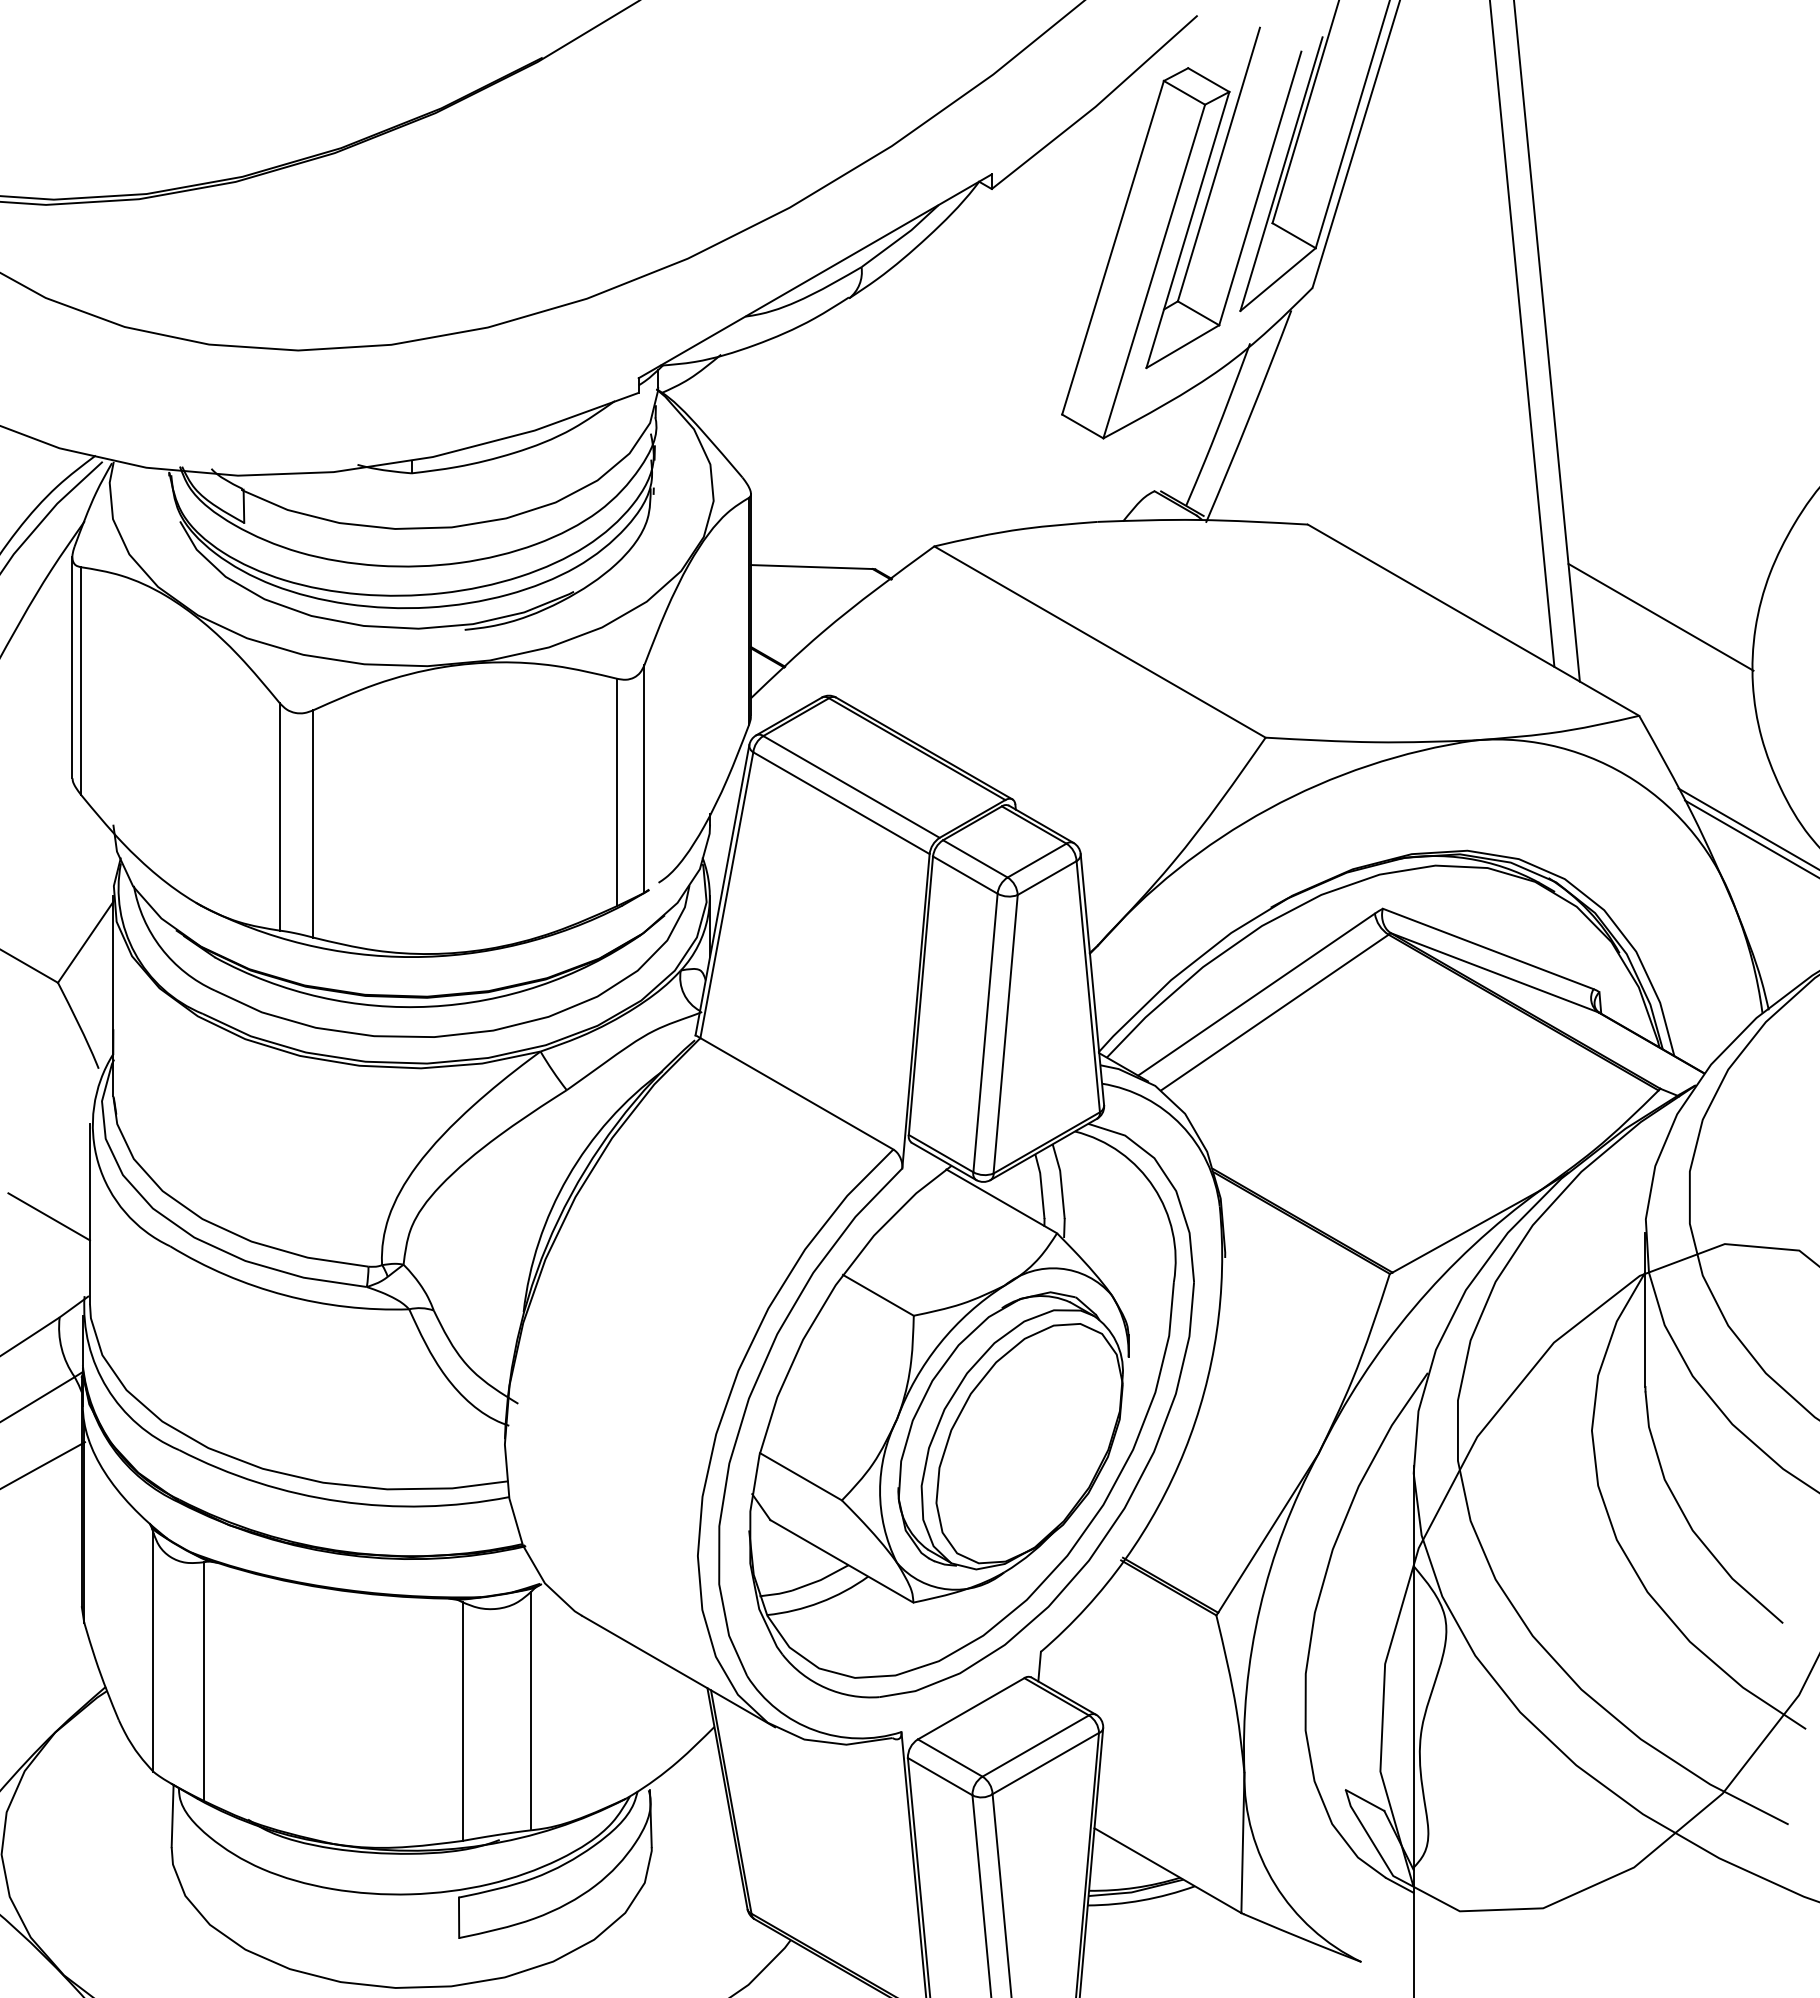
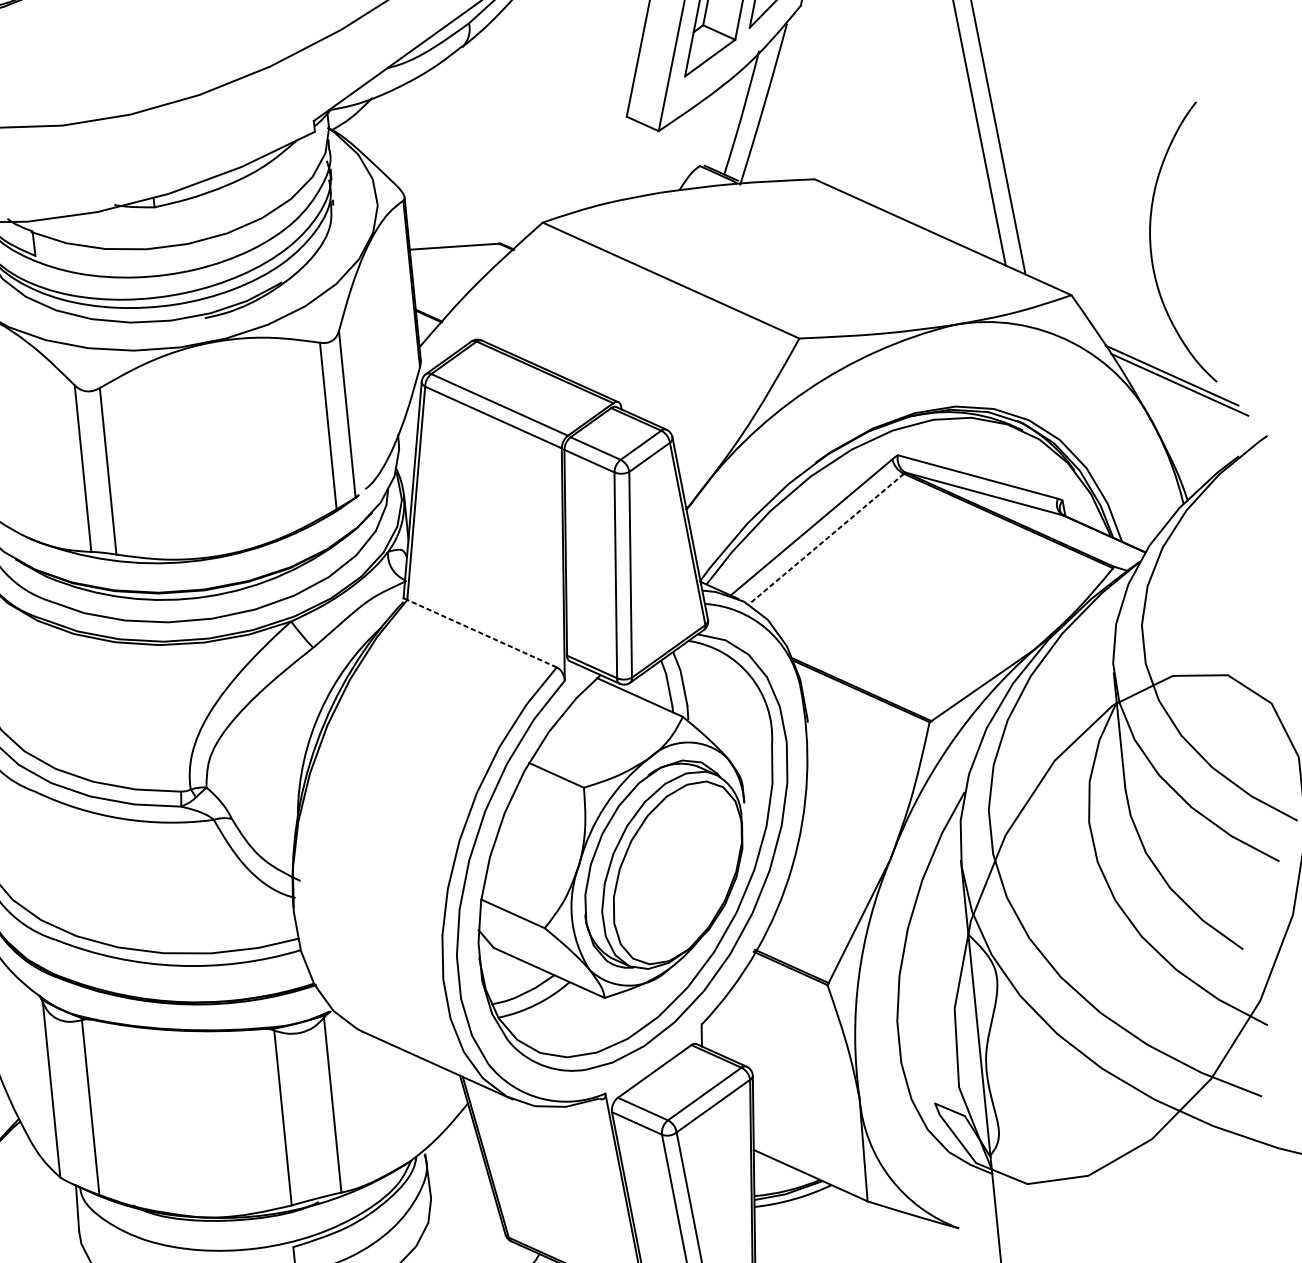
line: (1660, 616) -> (1079, 220), removed
line: (1275, 1012) -> (826, 539), solid -> dashed
line: (796, 1093) -> (481, 633), solid -> dashed

